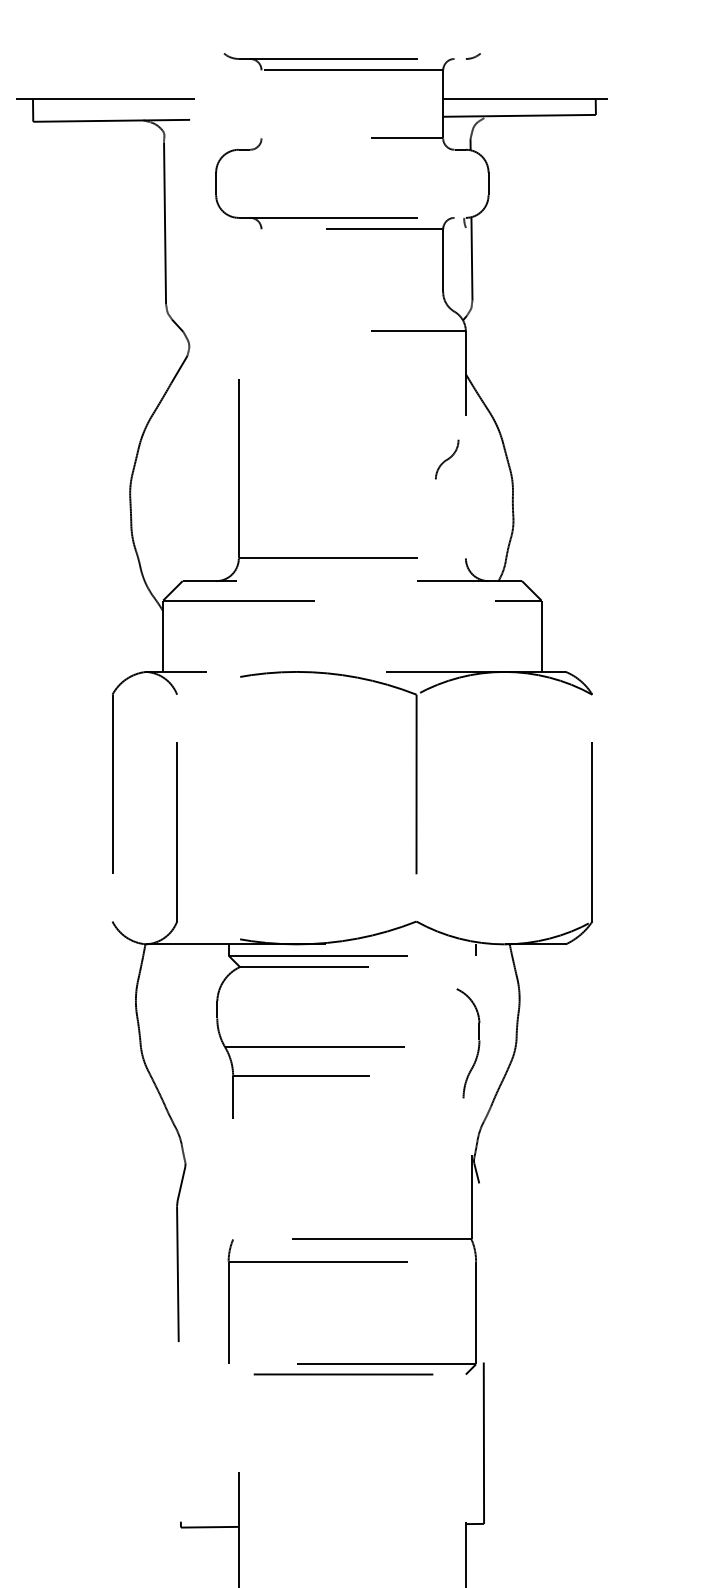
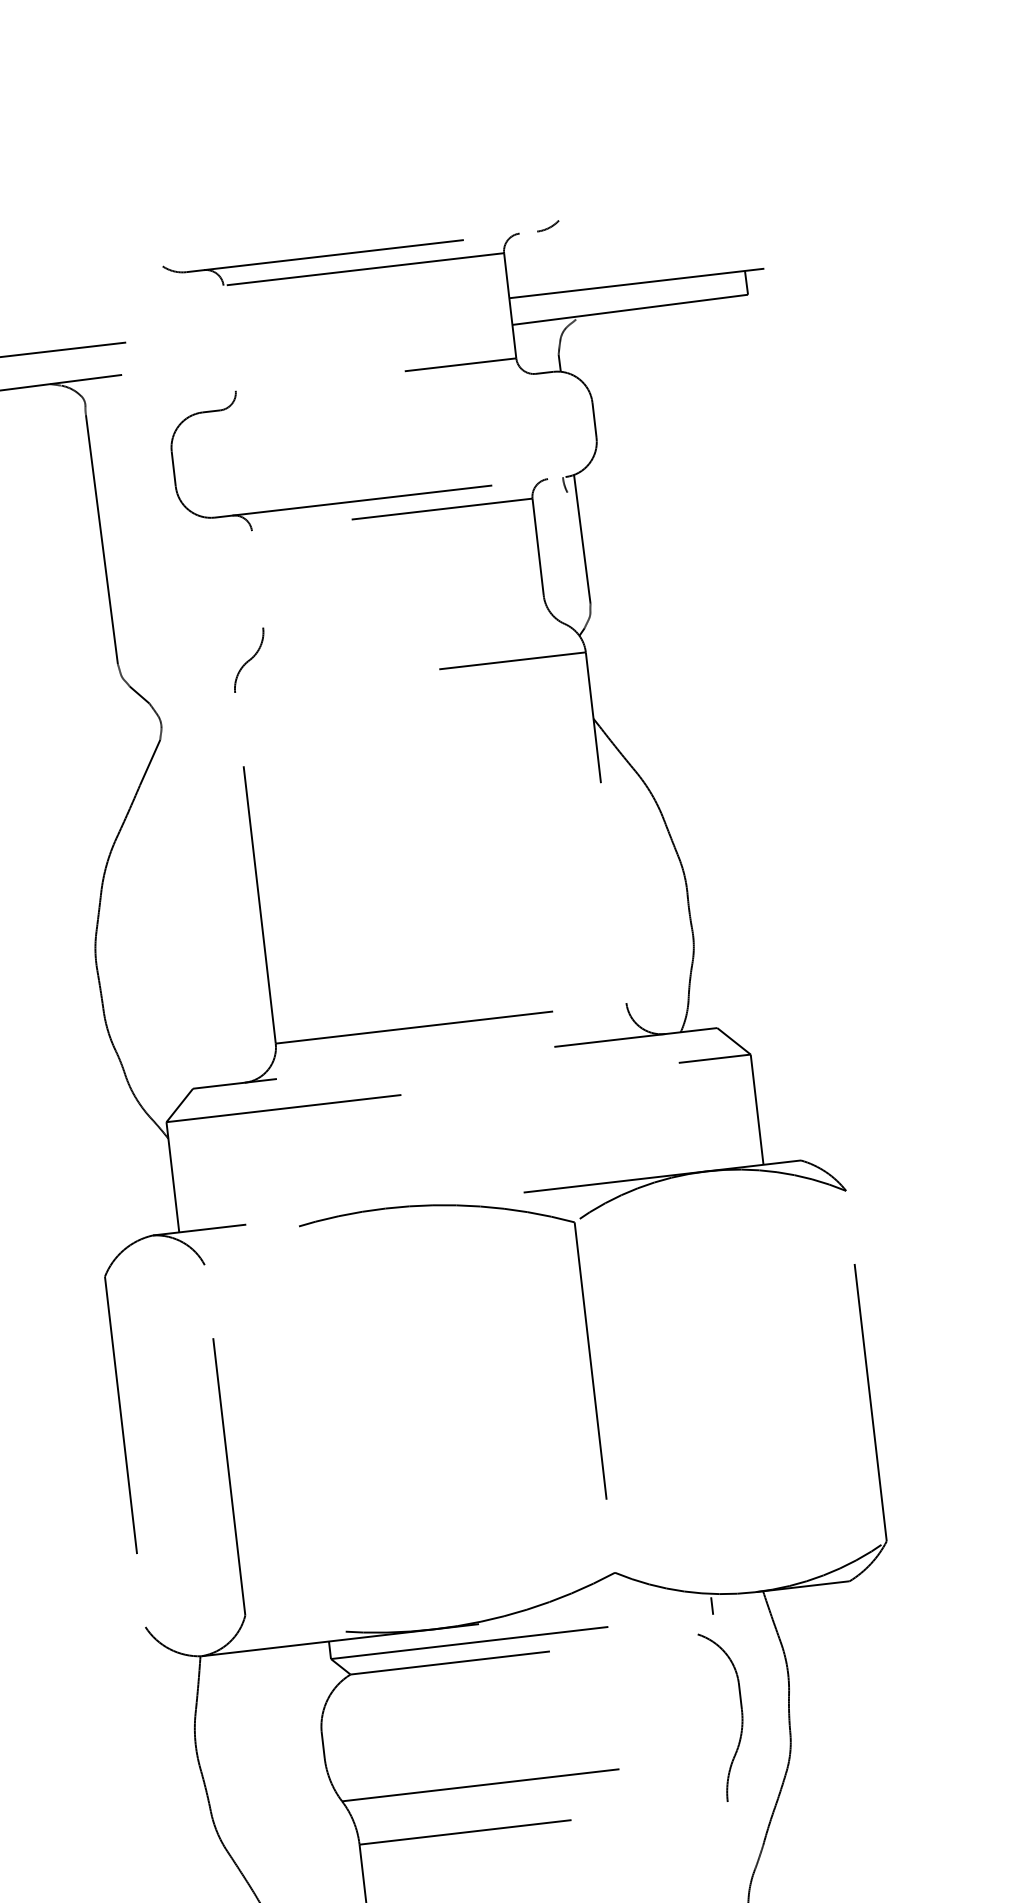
part: (447, 459) -> (249, 660), moved
part: (478, 1043) -> (741, 1714), moved

